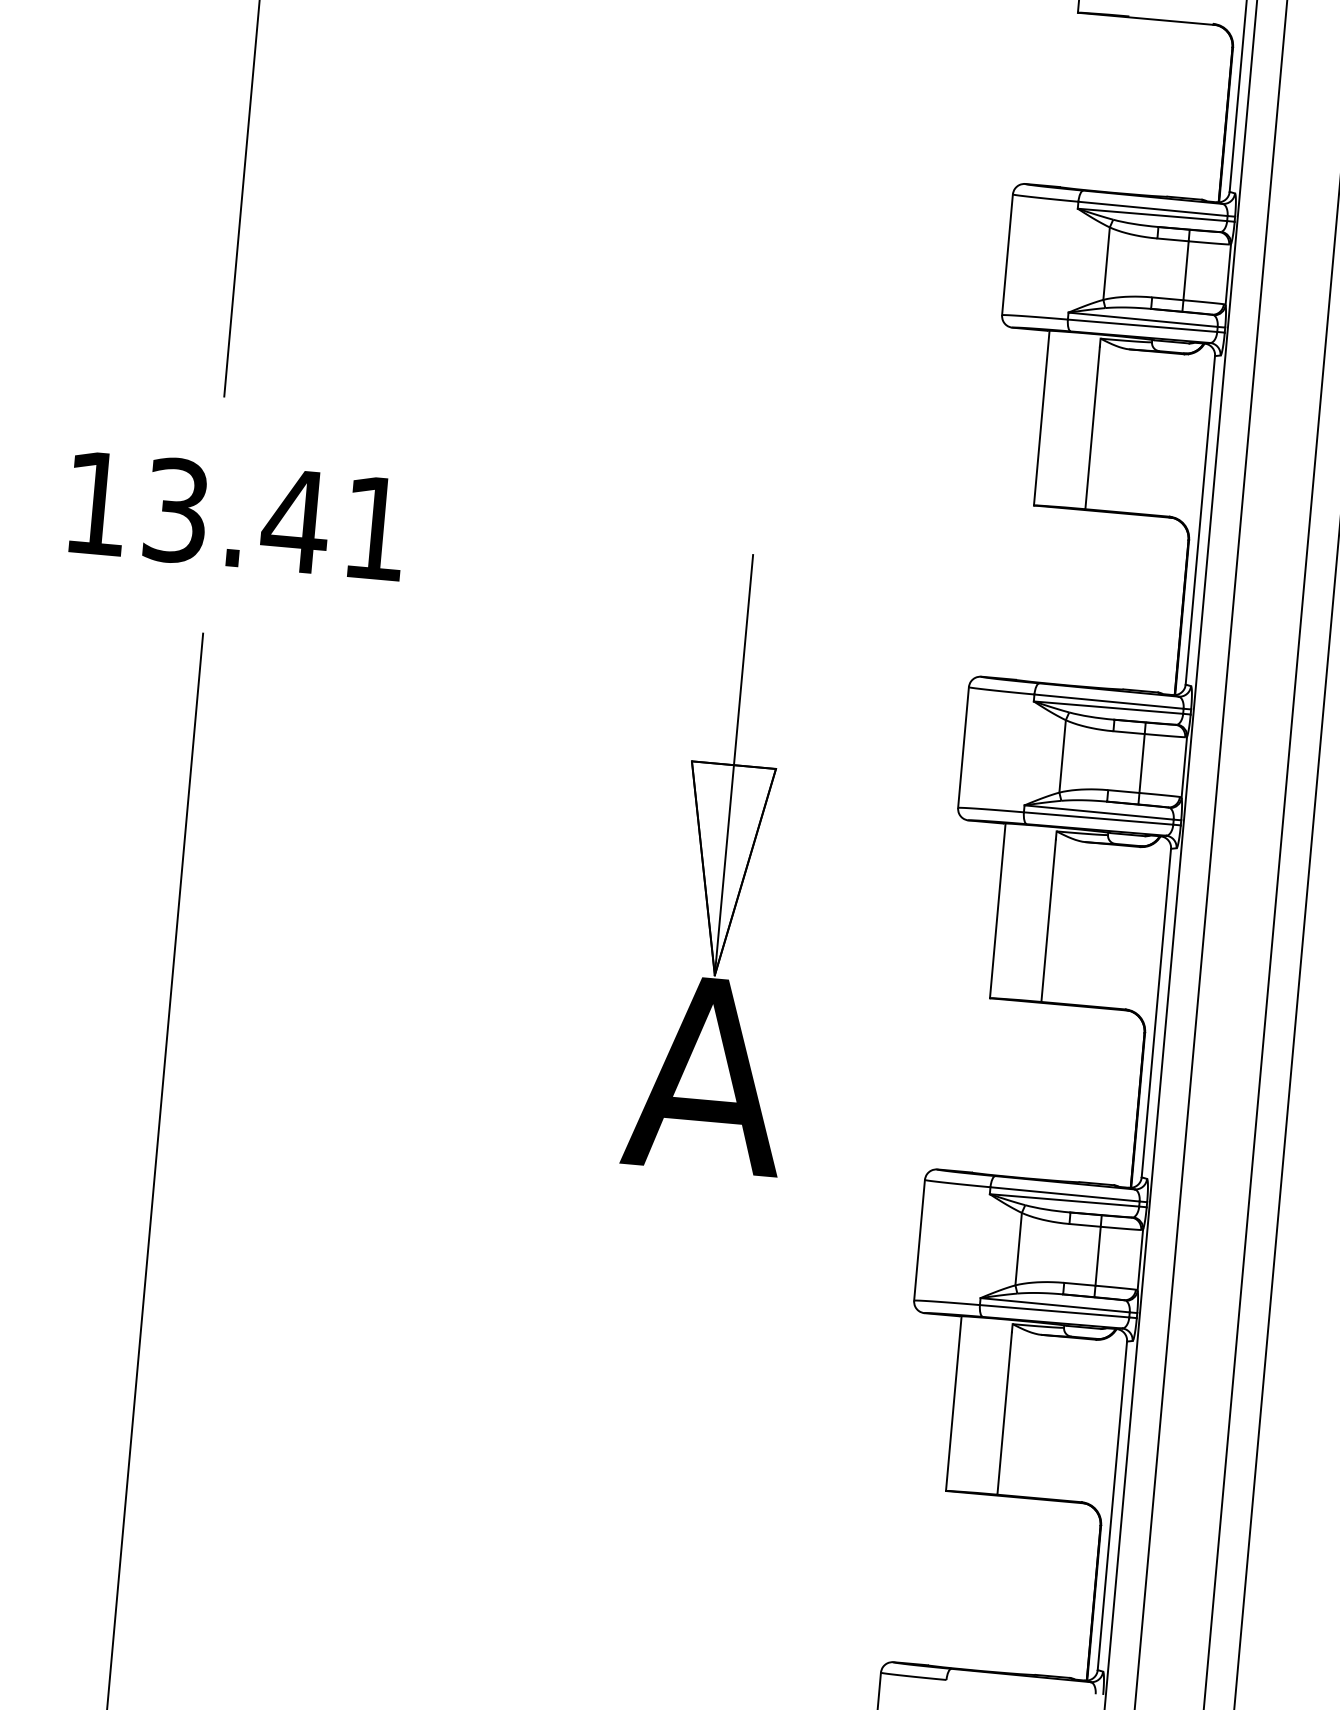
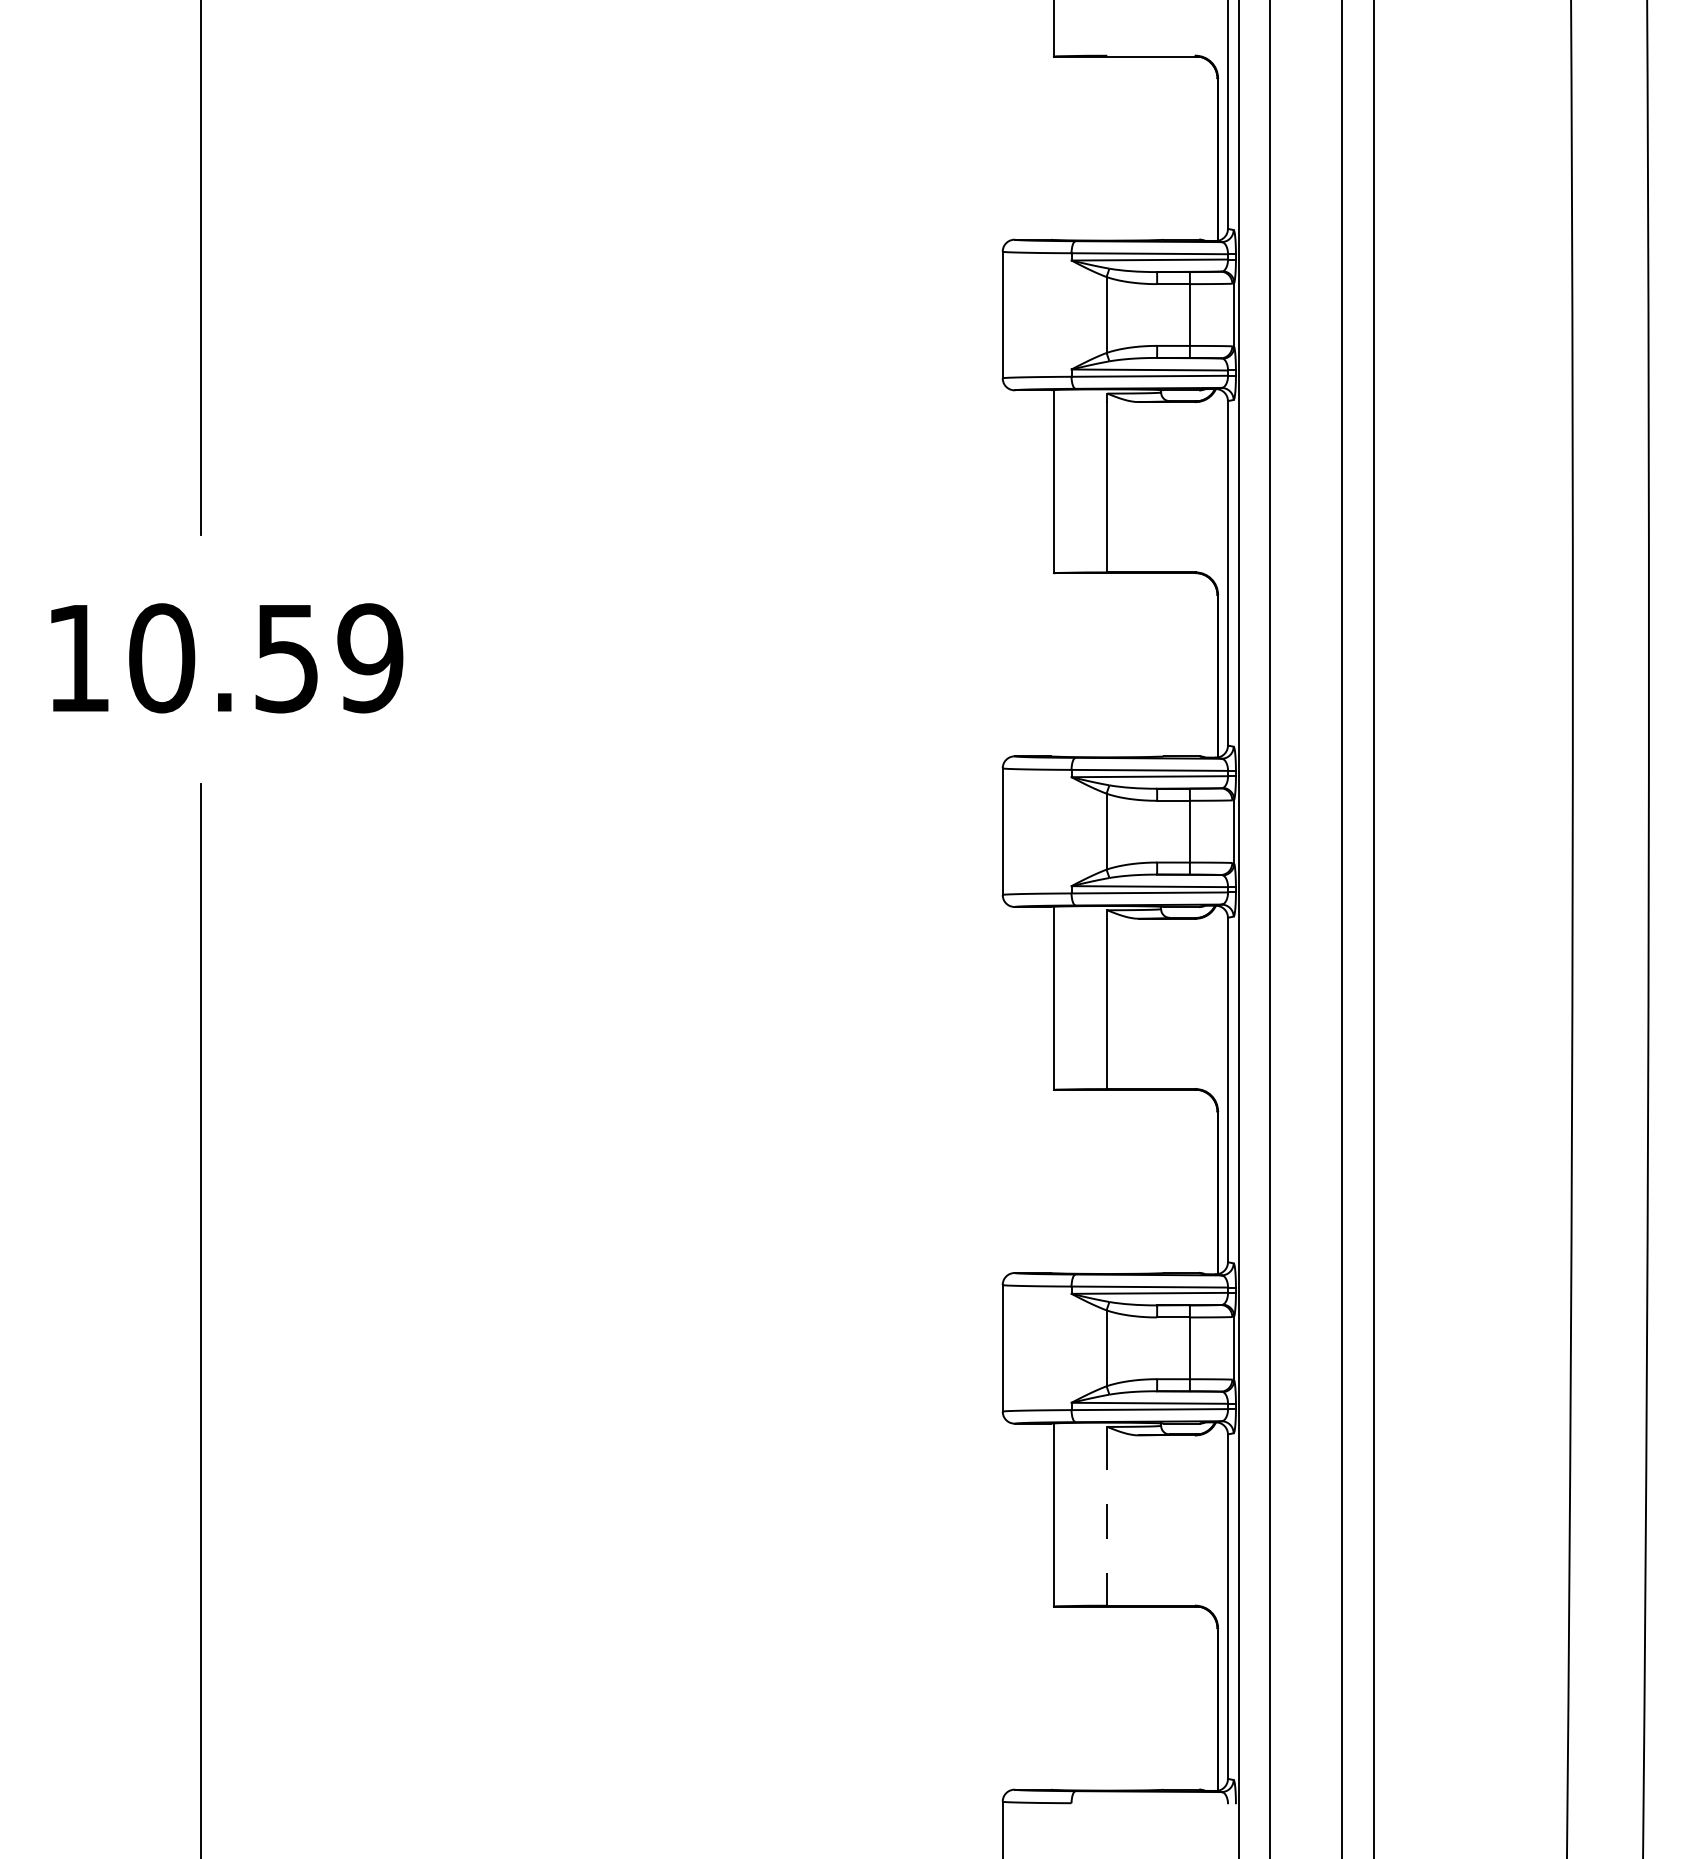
text: (276, 519) -> (266, 658), 13.41 -> 10.59
part: (725, 862) -> (765, 973), removed
line: (1004, 1414) -> (1107, 1521), solid -> dashed

